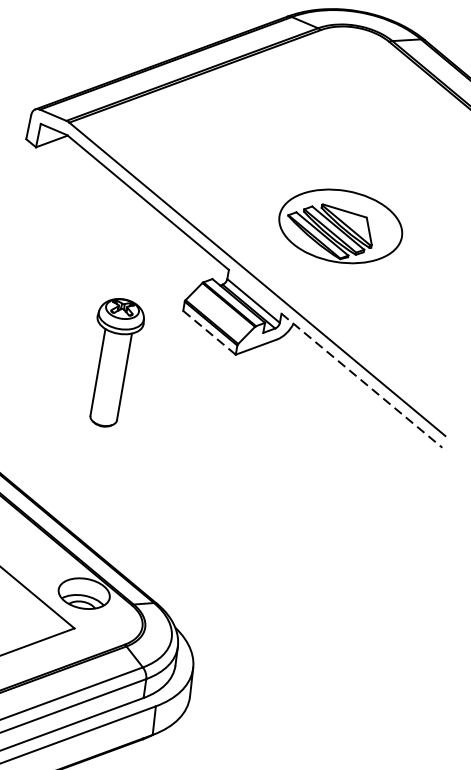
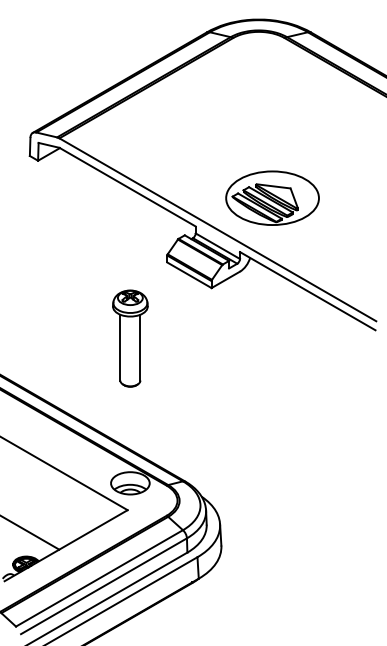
part: (340, 225) -> (272, 197), moved
line: (209, 333) -> (189, 275), dashed -> solid
part: (113, 362) -> (130, 338), moved
line: (362, 381) -> (308, 291), dashed -> solid

